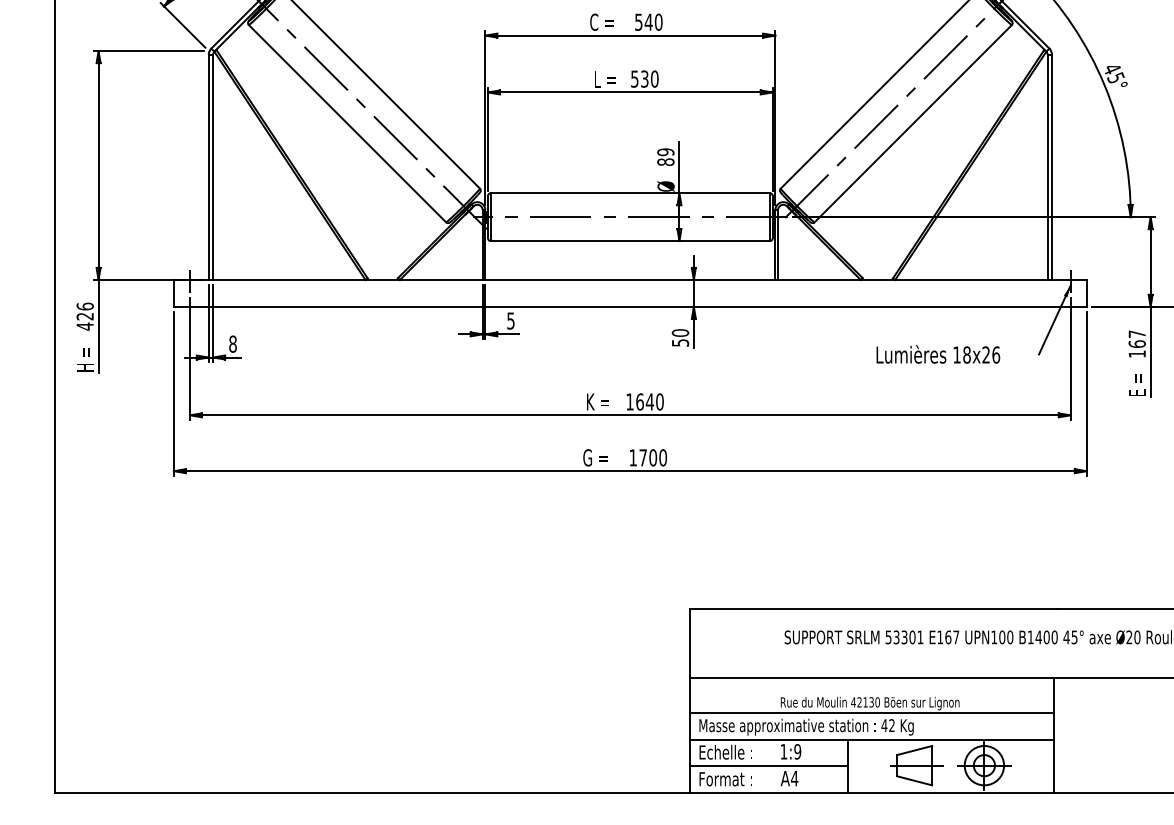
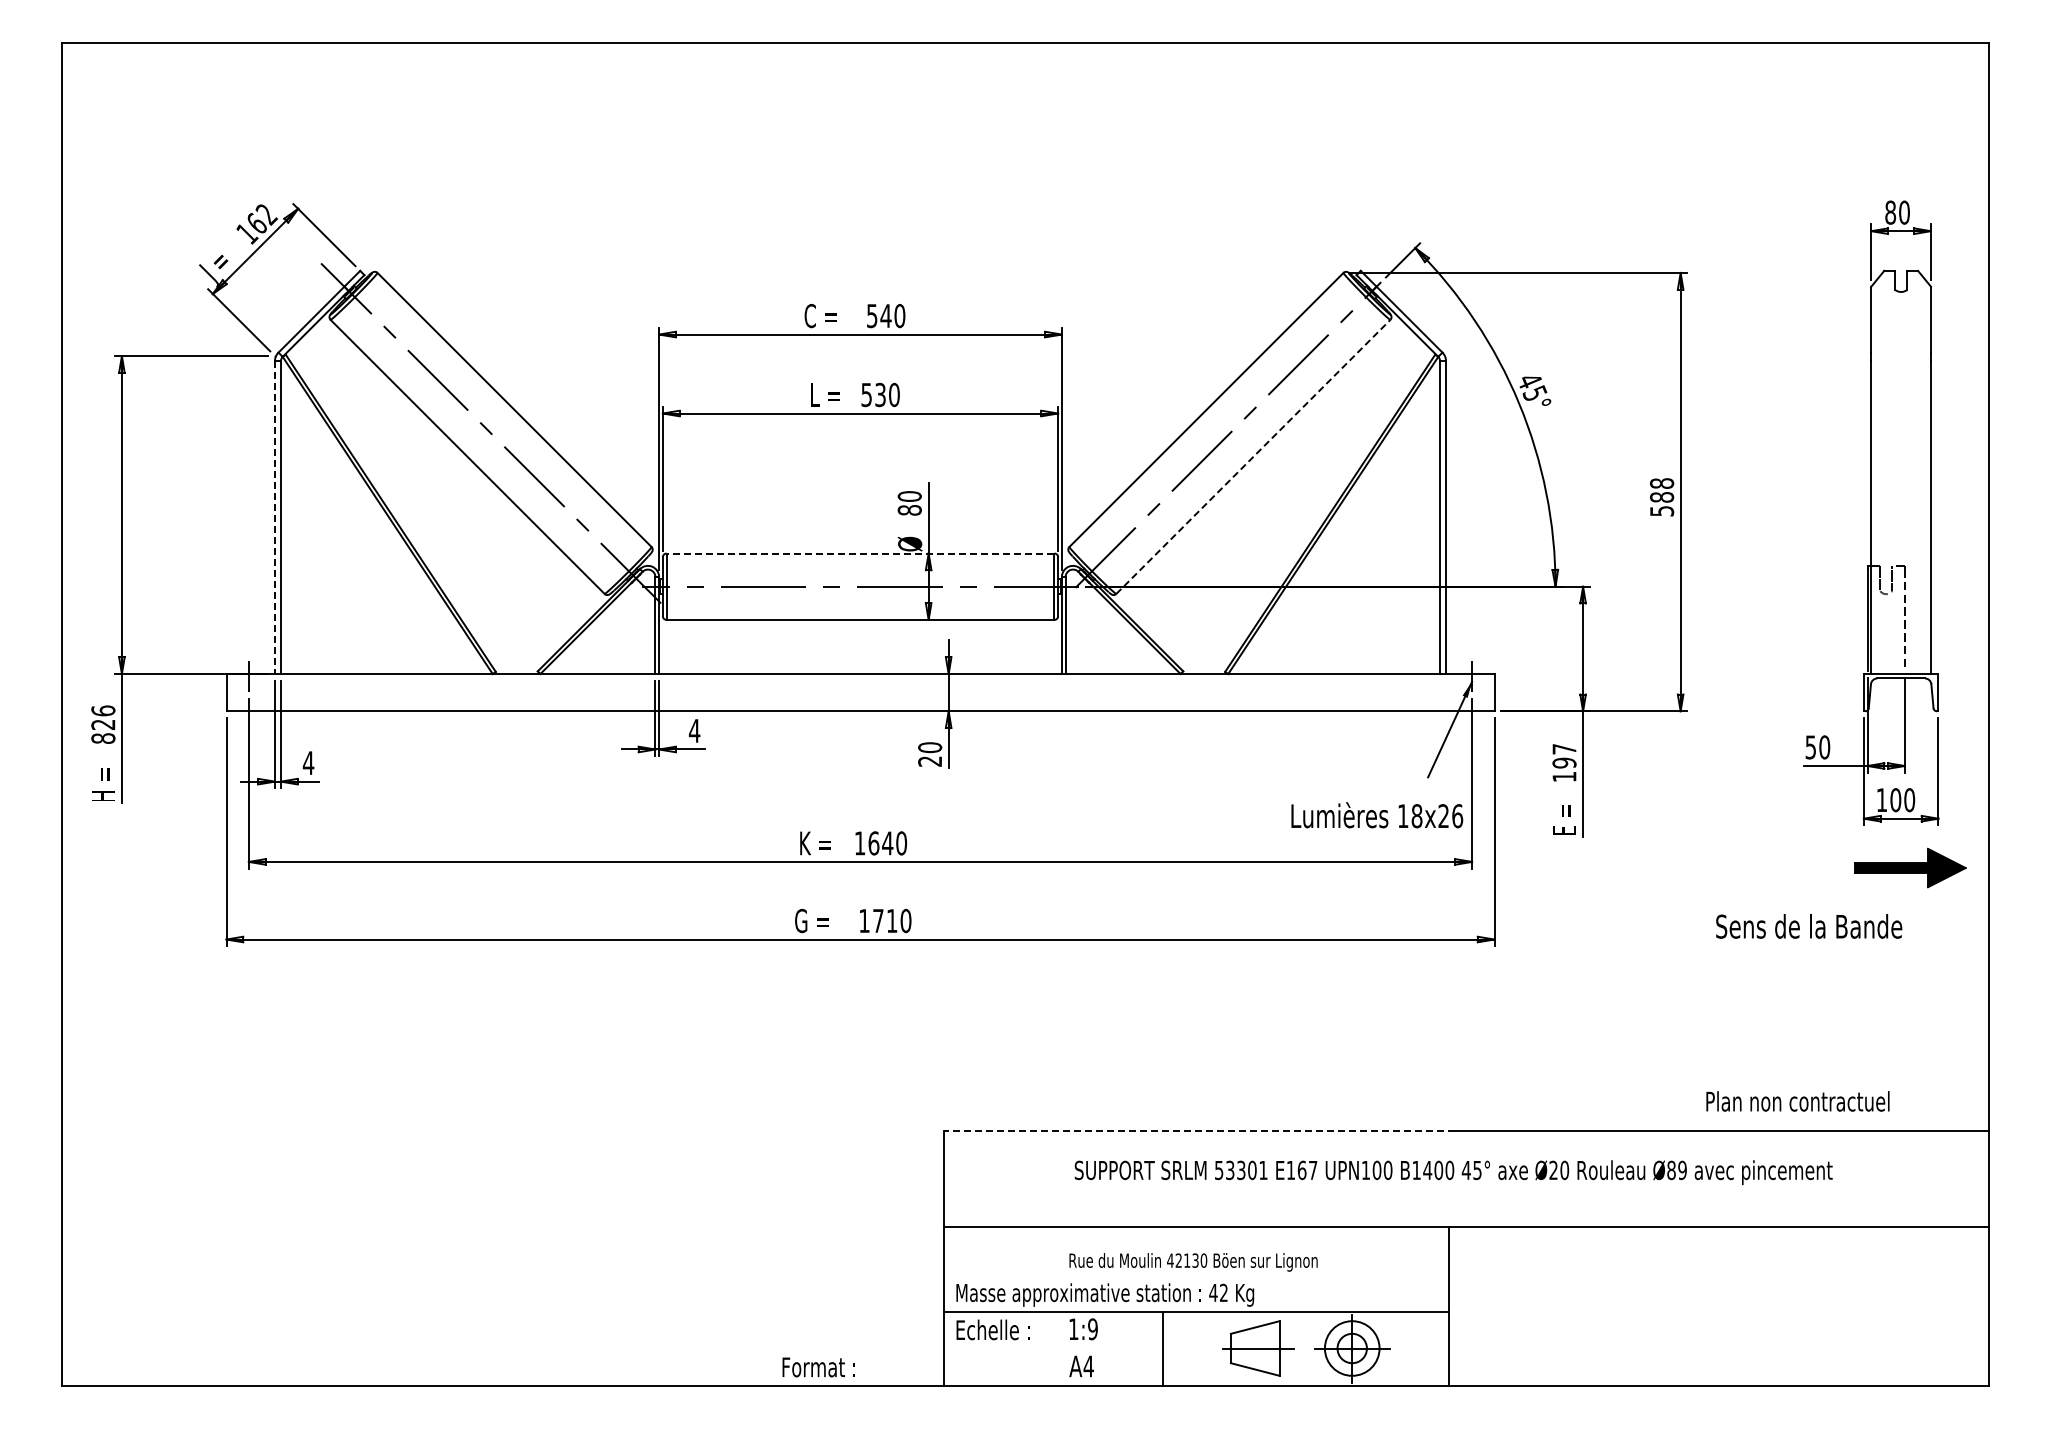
line: (913, 123) -> (1253, 456), solid -> dashed
text: (665, 152) -> (909, 496), 89 -> 80
line: (209, 168) -> (275, 518), solid -> dashed
line: (630, 193) -> (860, 553), solid -> dashed
text: (510, 321) -> (694, 731), 5 -> 4
text: (85, 326) -> (103, 738), 426 -> 826
text: (680, 343) -> (930, 761), 50 -> 20
text: (1137, 343) -> (1564, 762), 167 -> 197
text: (232, 344) -> (308, 763), 8 -> 4
text: (938, 354) -> (1377, 815), moved
text: (652, 457) -> (891, 920), 1700 -> 1710
line: (873, 609) -> (1198, 1131), solid -> dashed
line: (872, 713) -> (1196, 1275), removed
line: (768, 766) -> (1052, 1349), removed
text: (725, 779) -> (818, 1367), moved

